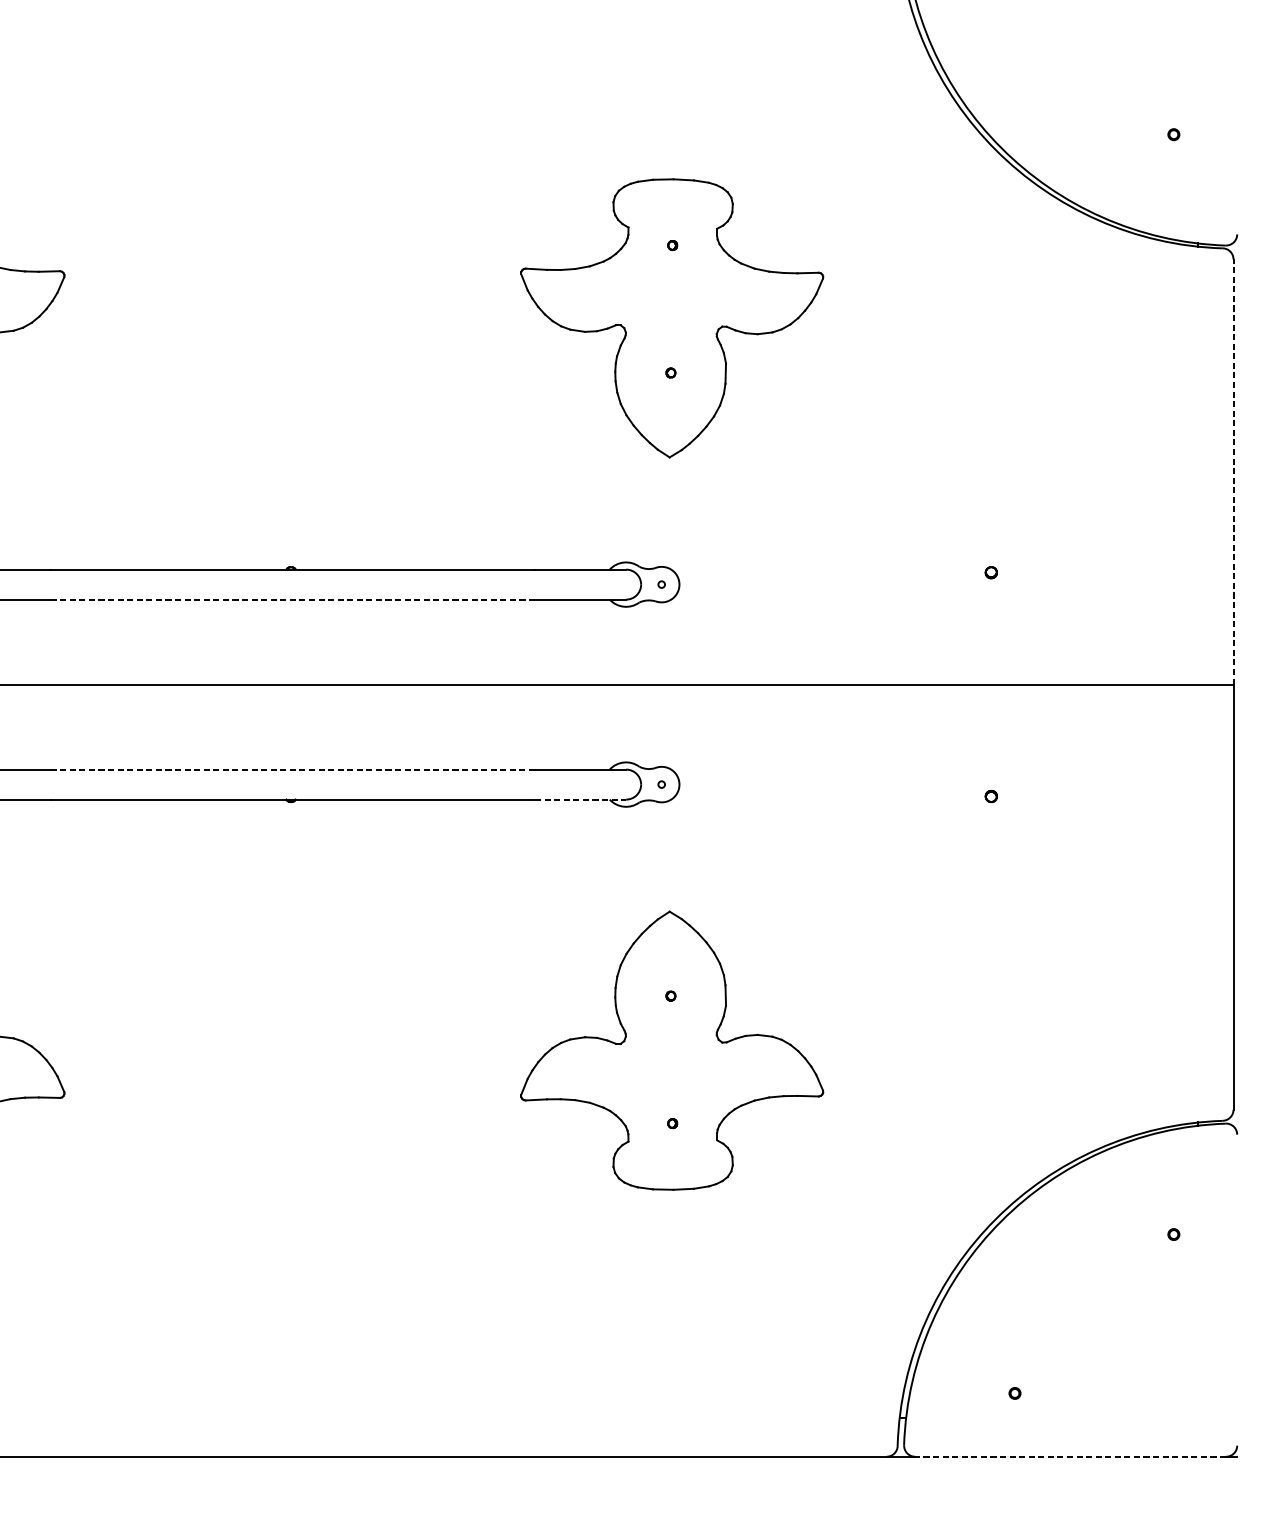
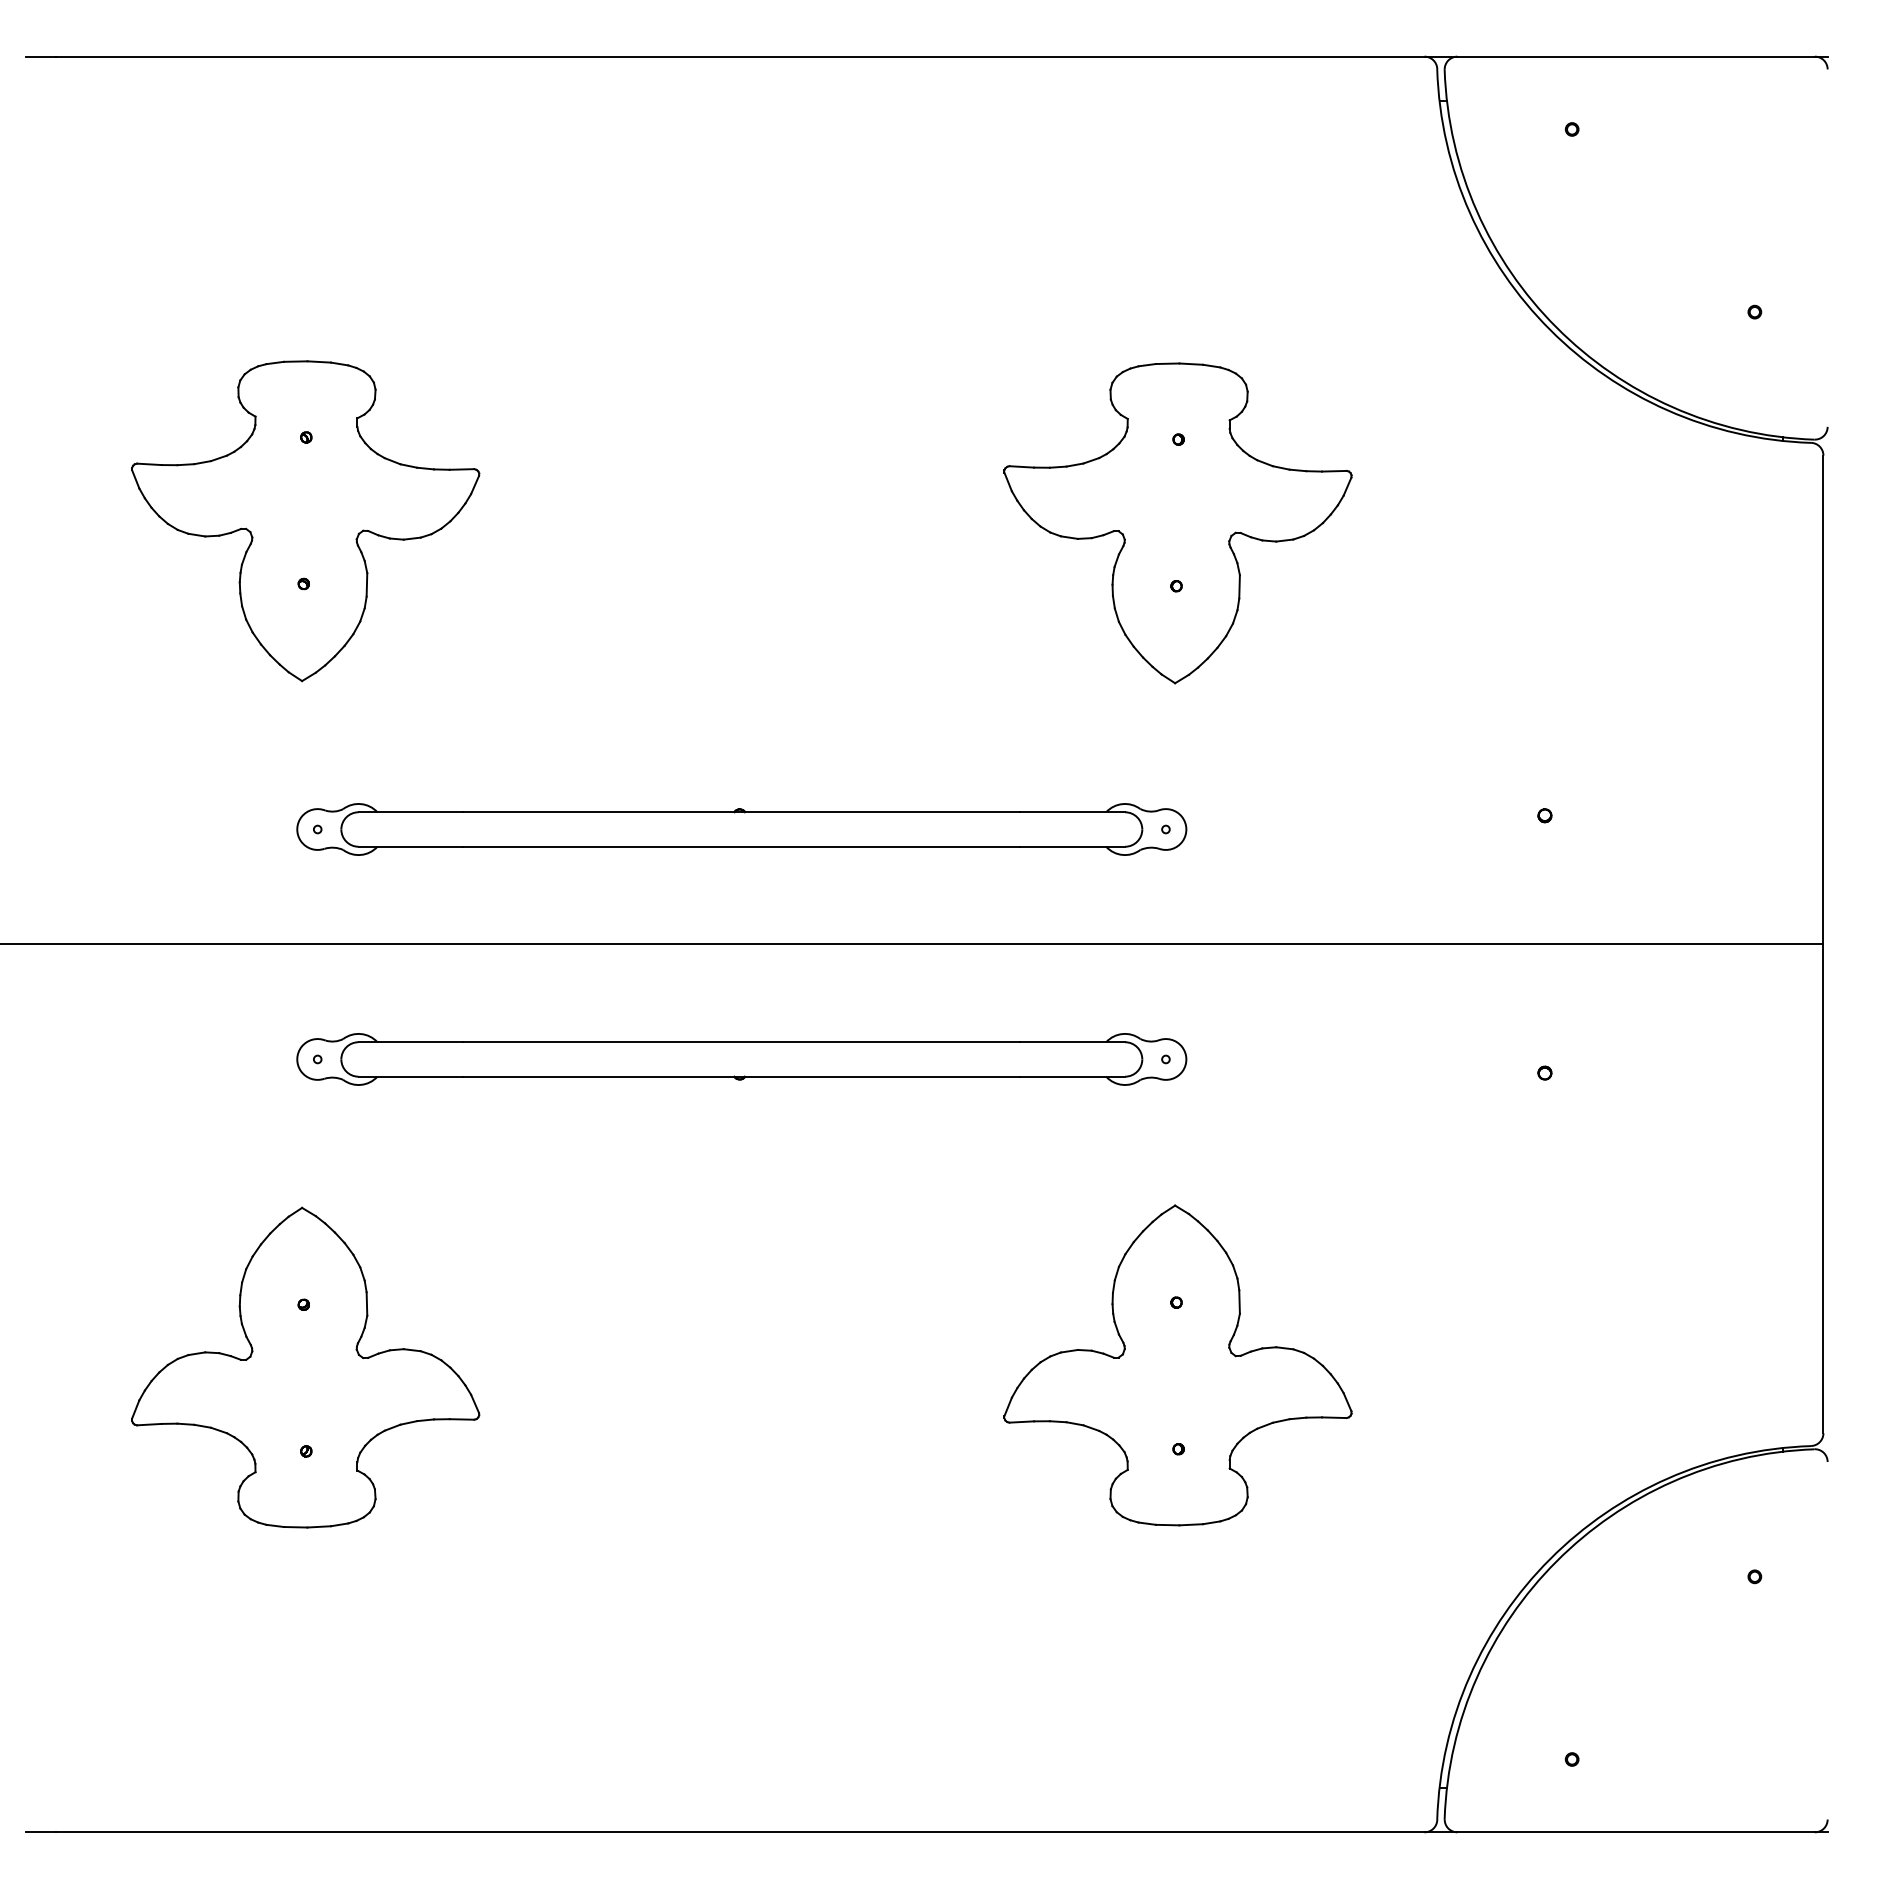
line: (1233, 471) -> (1823, 699), dashed -> solid
line: (293, 599) -> (742, 846), dashed -> solid
line: (292, 769) -> (741, 1042), dashed -> solid
line: (581, 799) -> (1073, 1076), dashed -> solid
line: (1070, 1456) -> (1636, 1832), dashed -> solid

